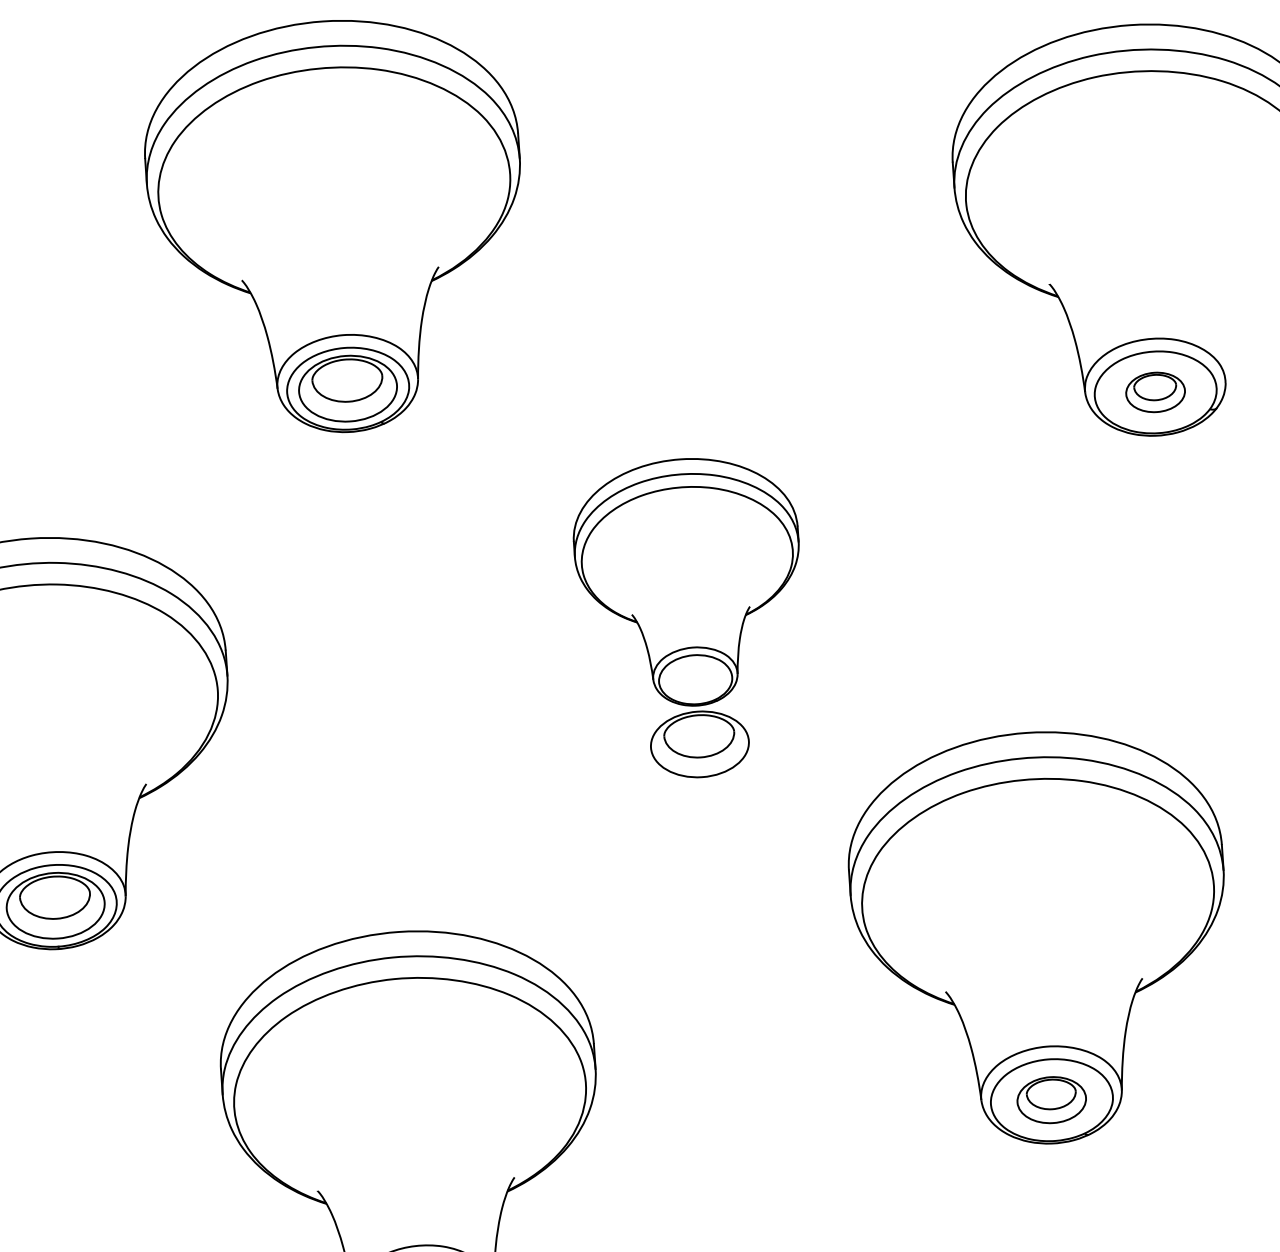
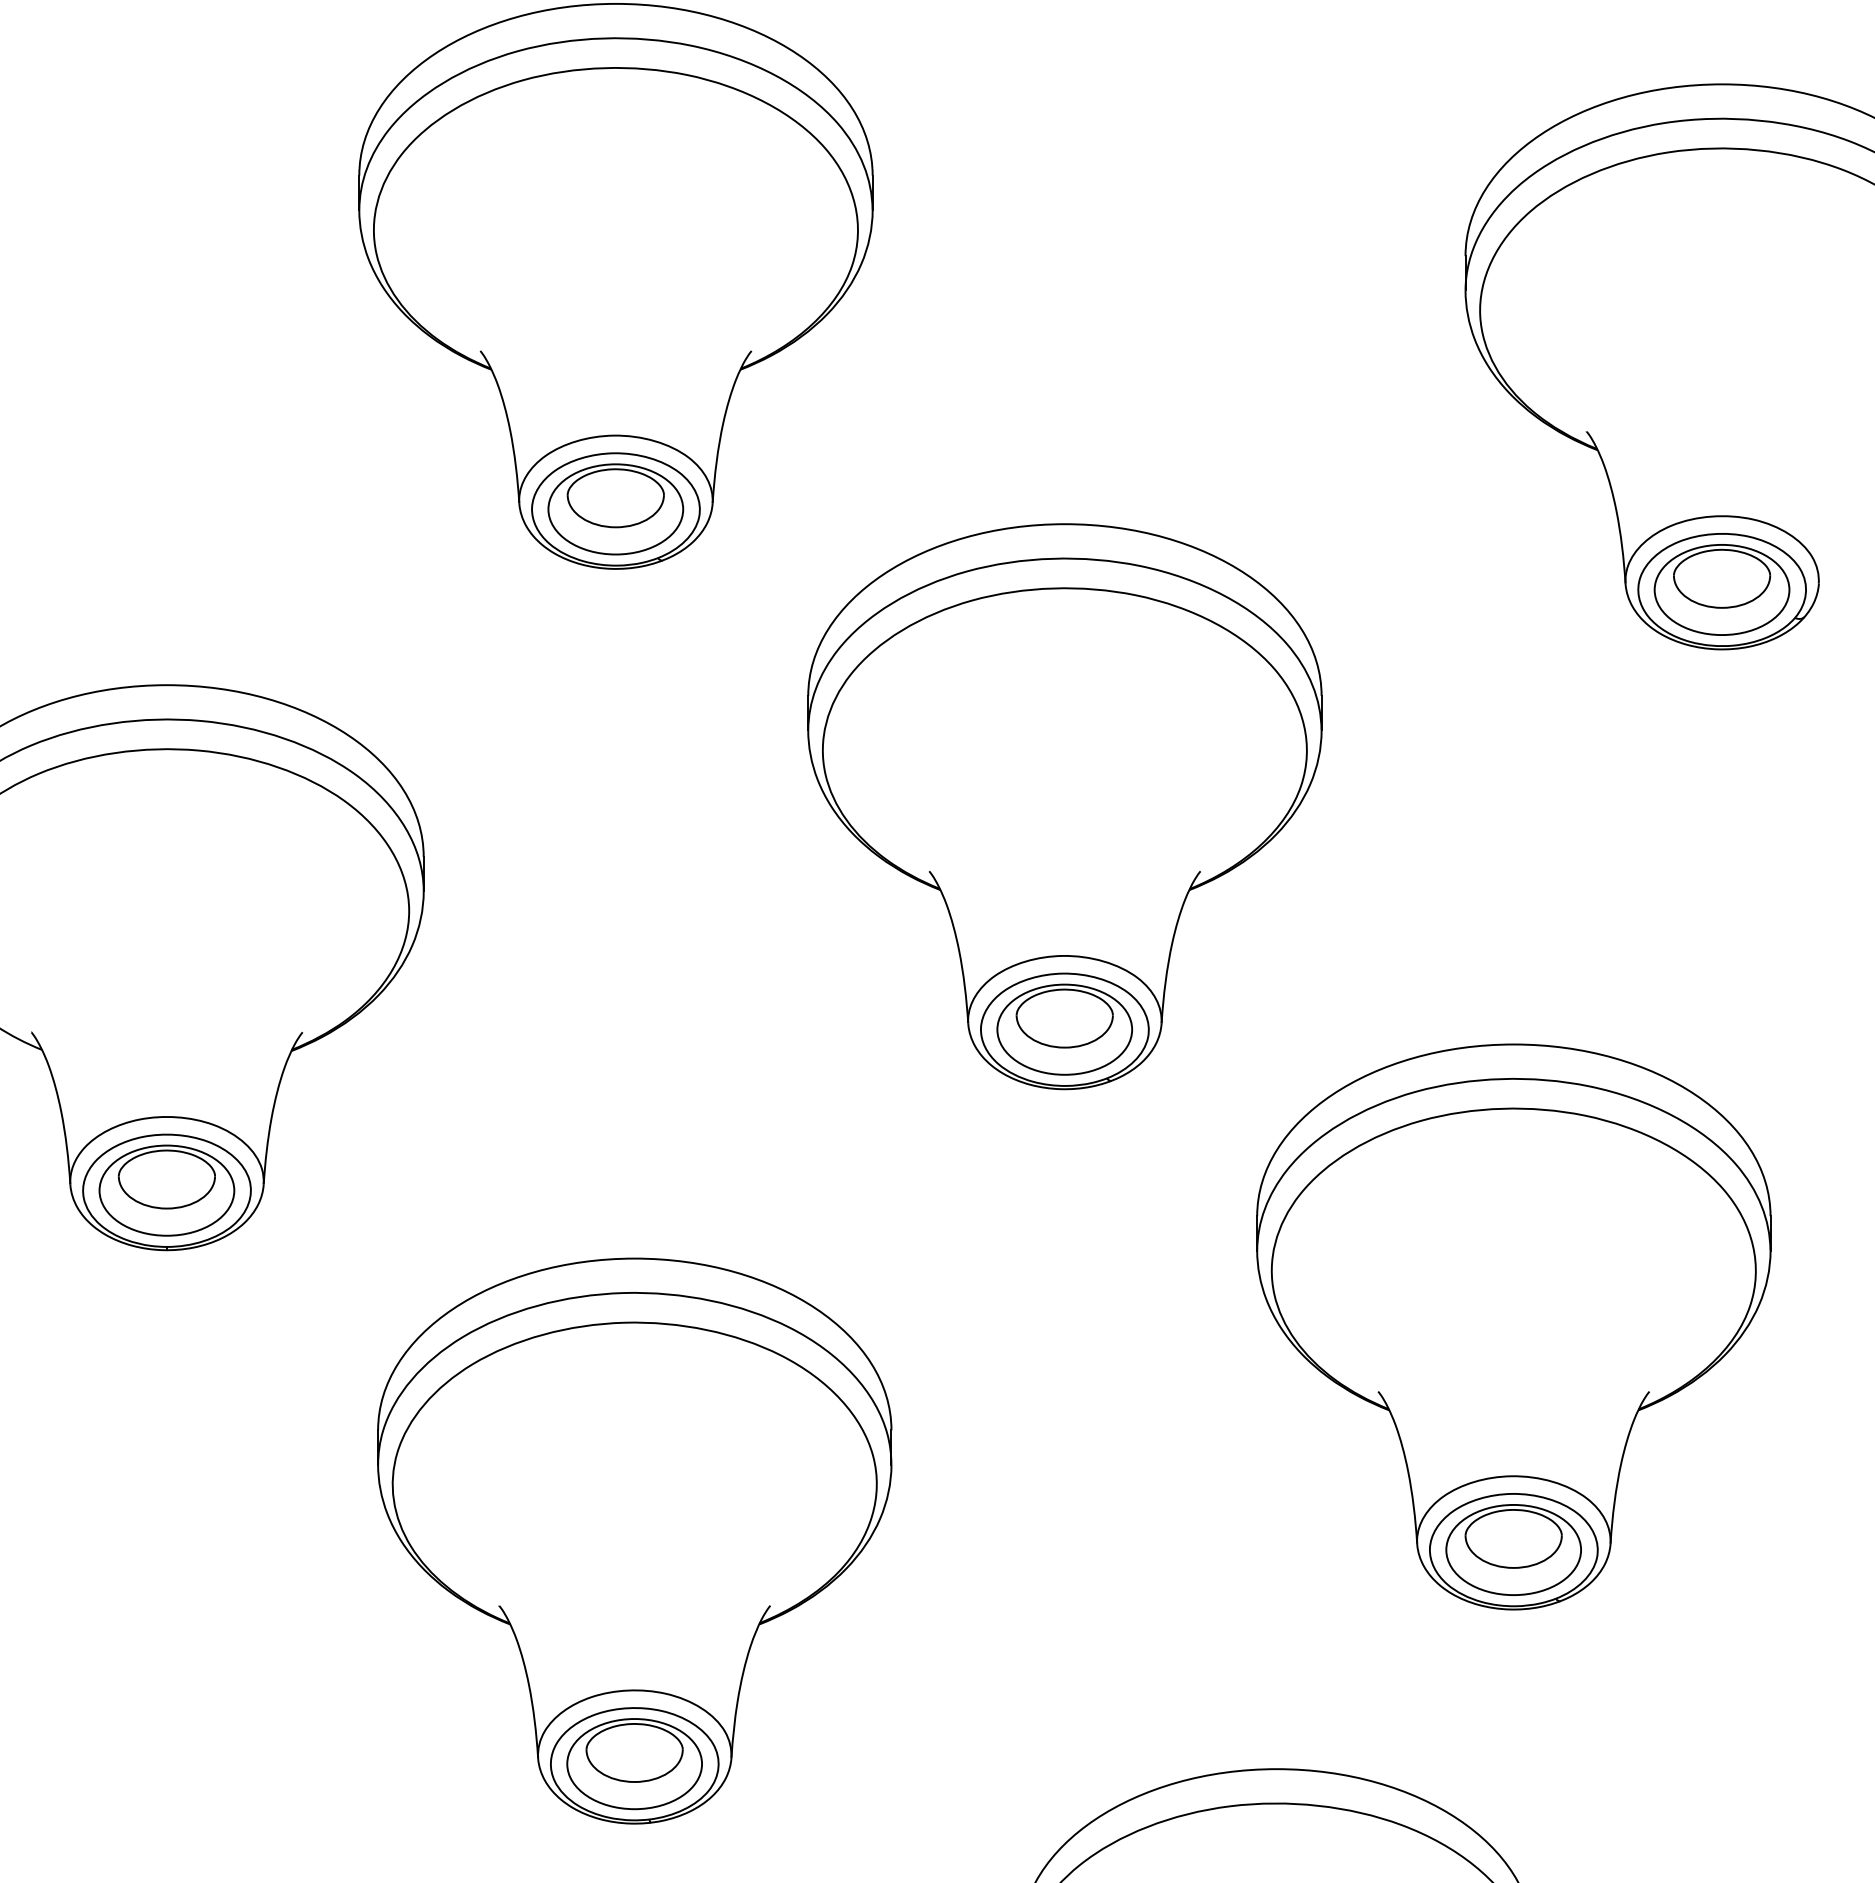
part: (1155, 392) -> (1721, 589), size x1.67
part: (688, 582) -> (1064, 806), size x1.67
part: (1051, 1099) -> (1513, 1549), size x1.43

